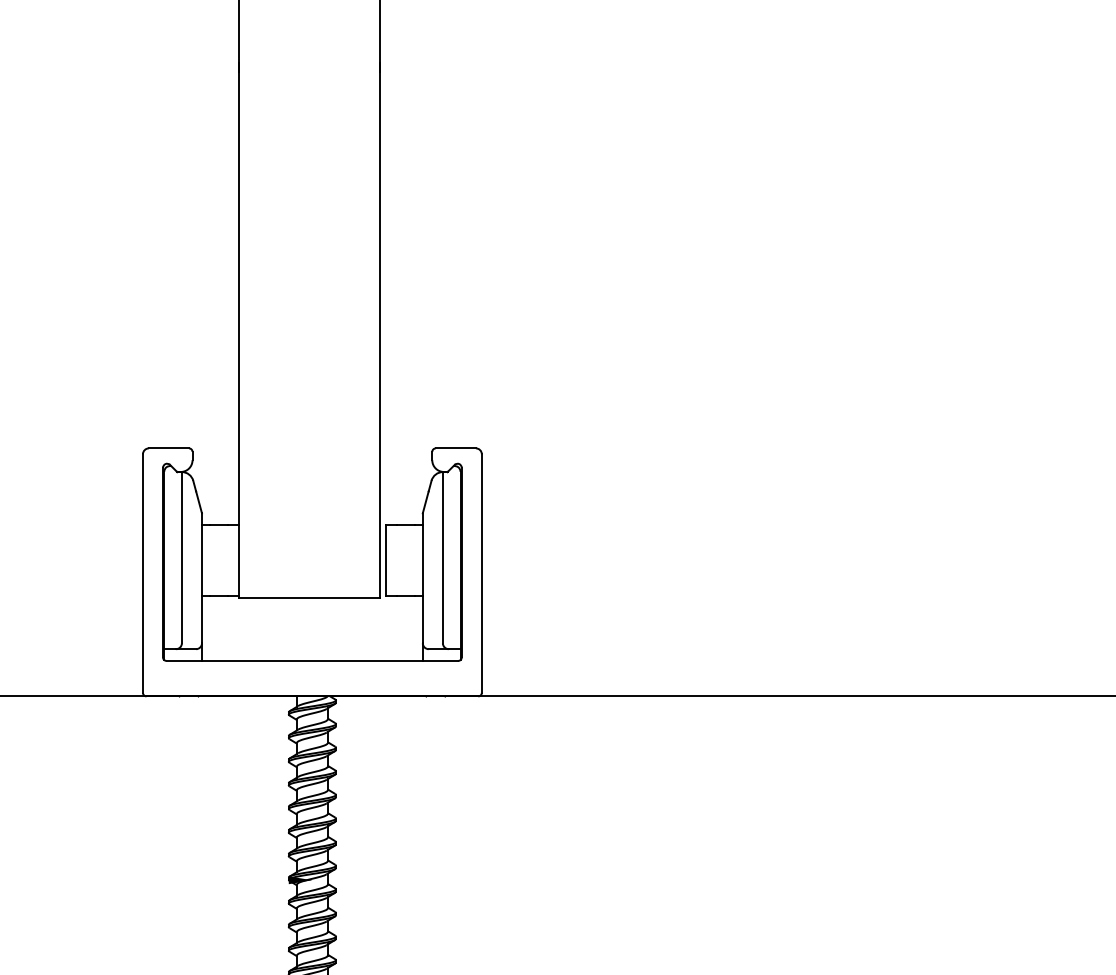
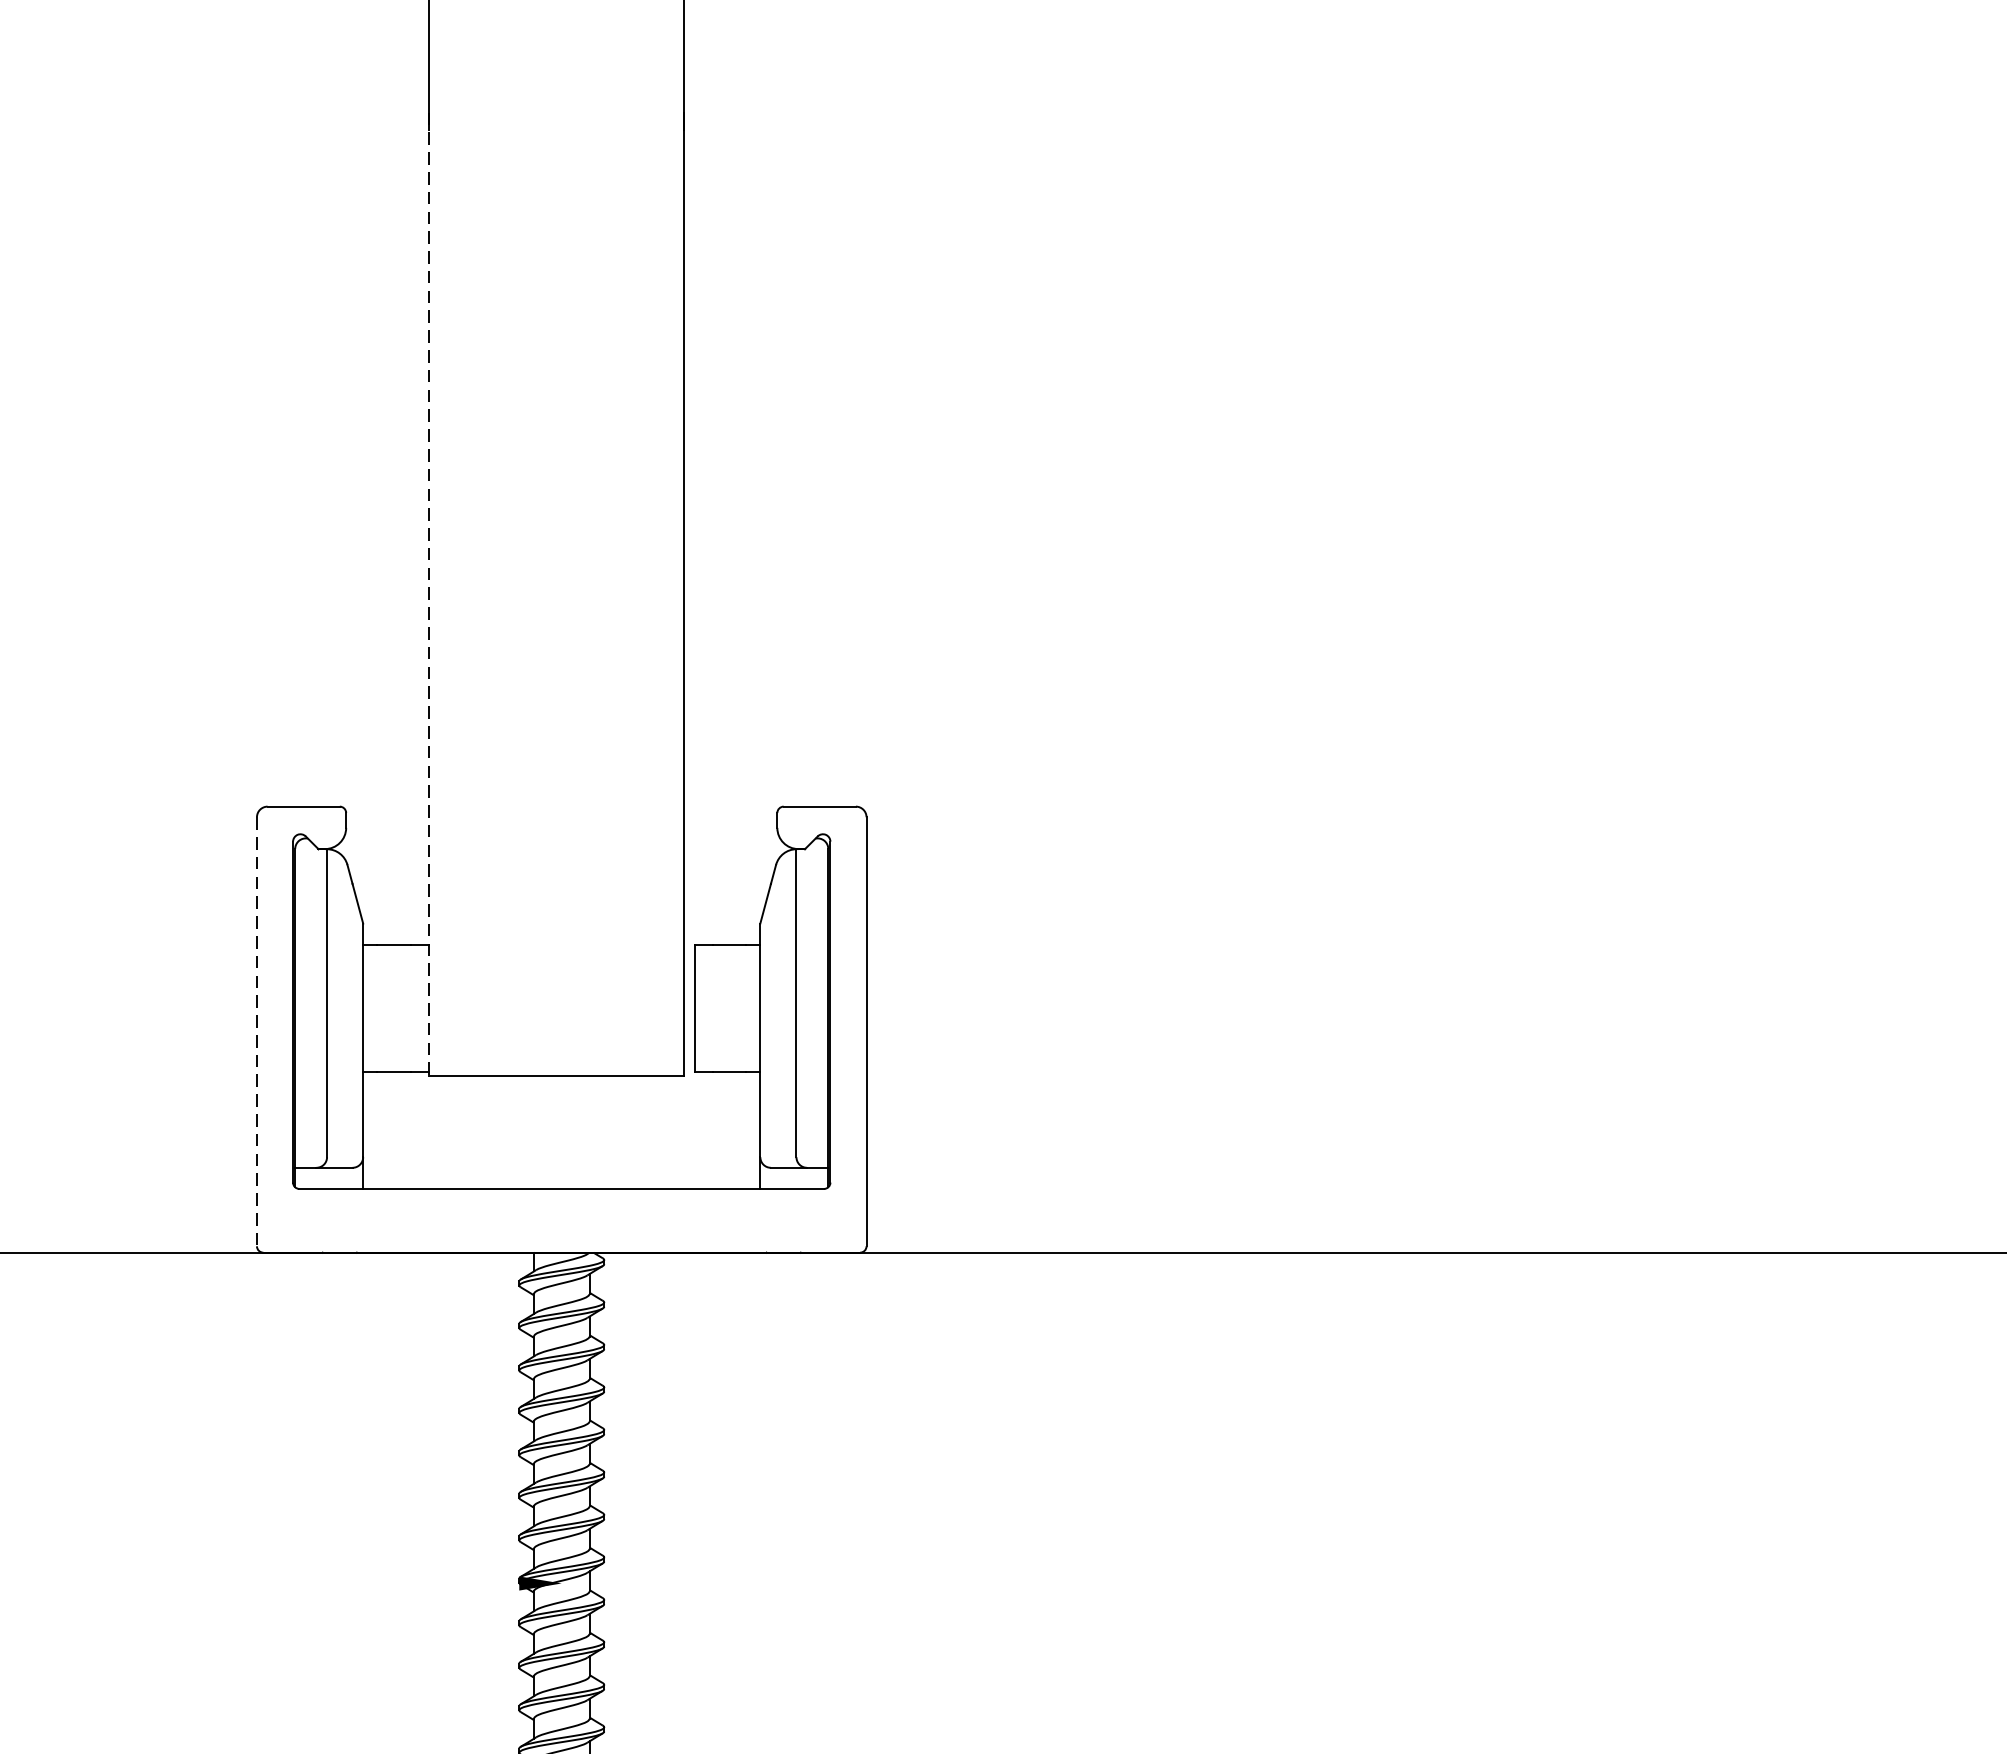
line: (238, 330) -> (428, 594), solid -> dashed
line: (142, 574) -> (256, 1033), solid -> dashed

